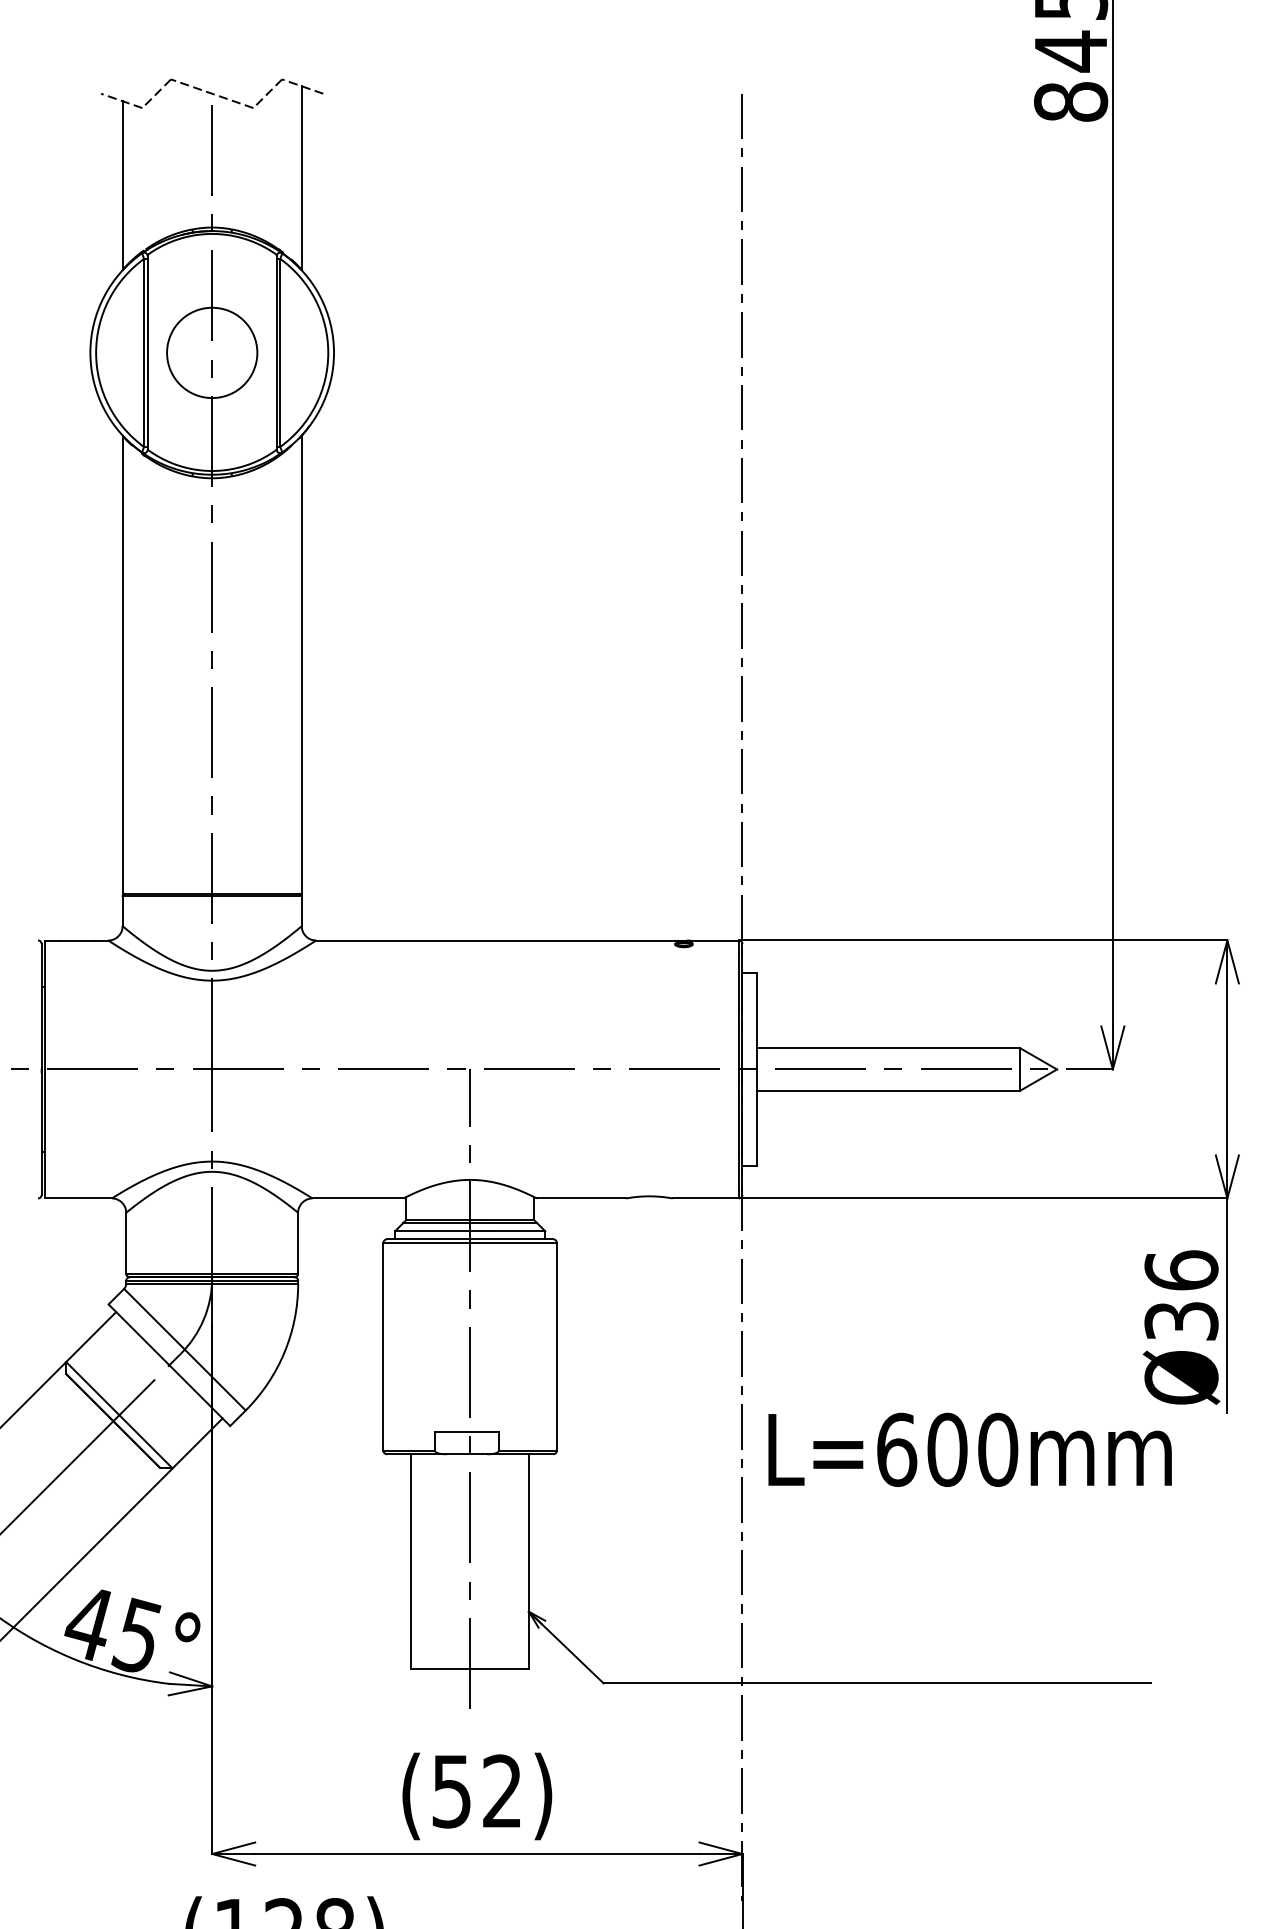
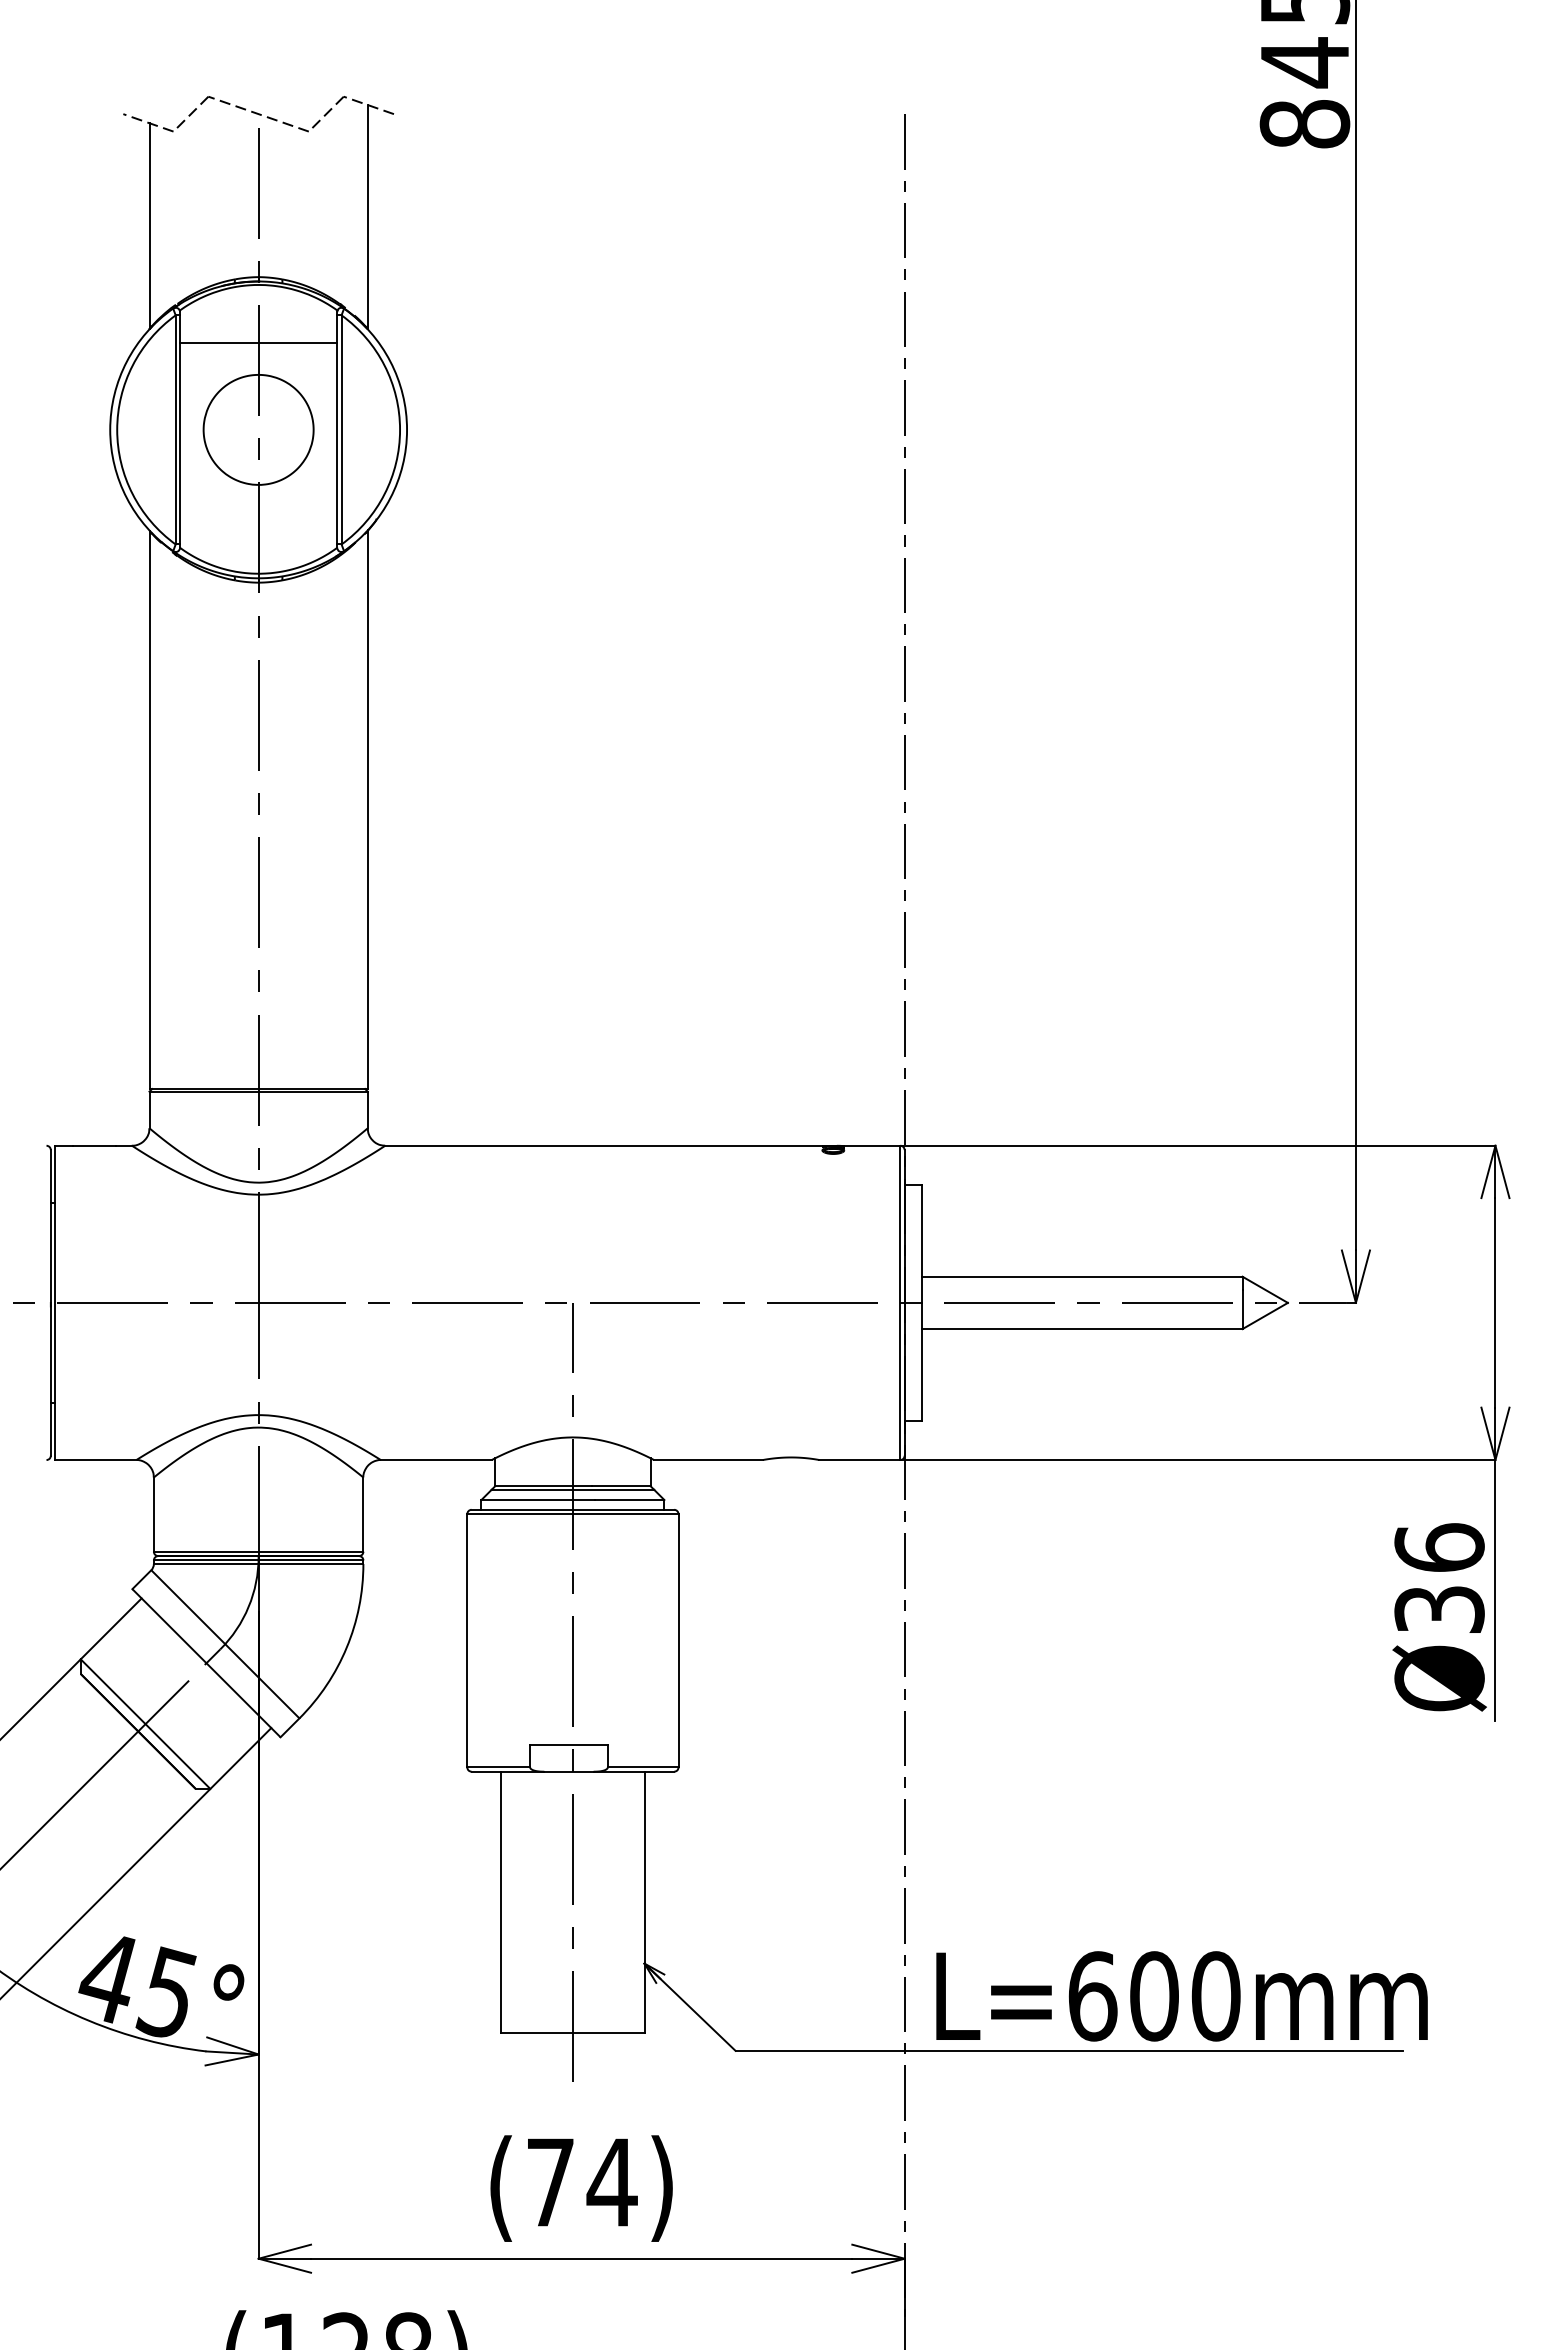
line: (212, 281) -> (258, 342), added
text: (969, 1450) -> (1181, 1996), moved
text: (478, 1791) -> (582, 2182), (52) -> (74)

